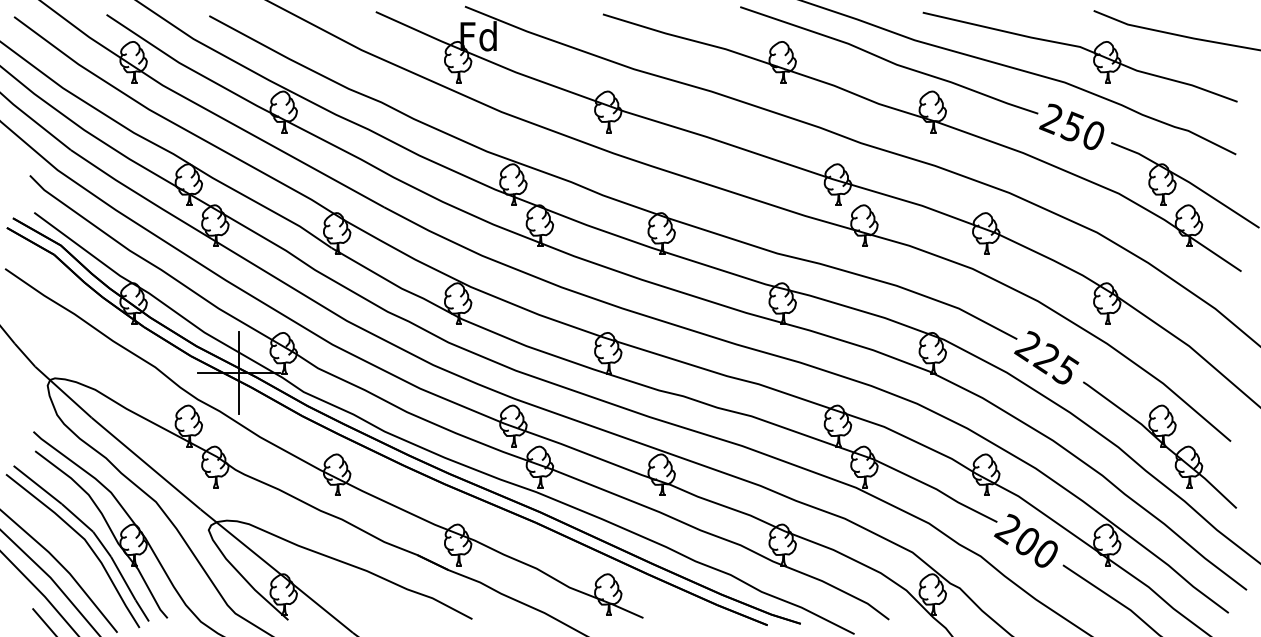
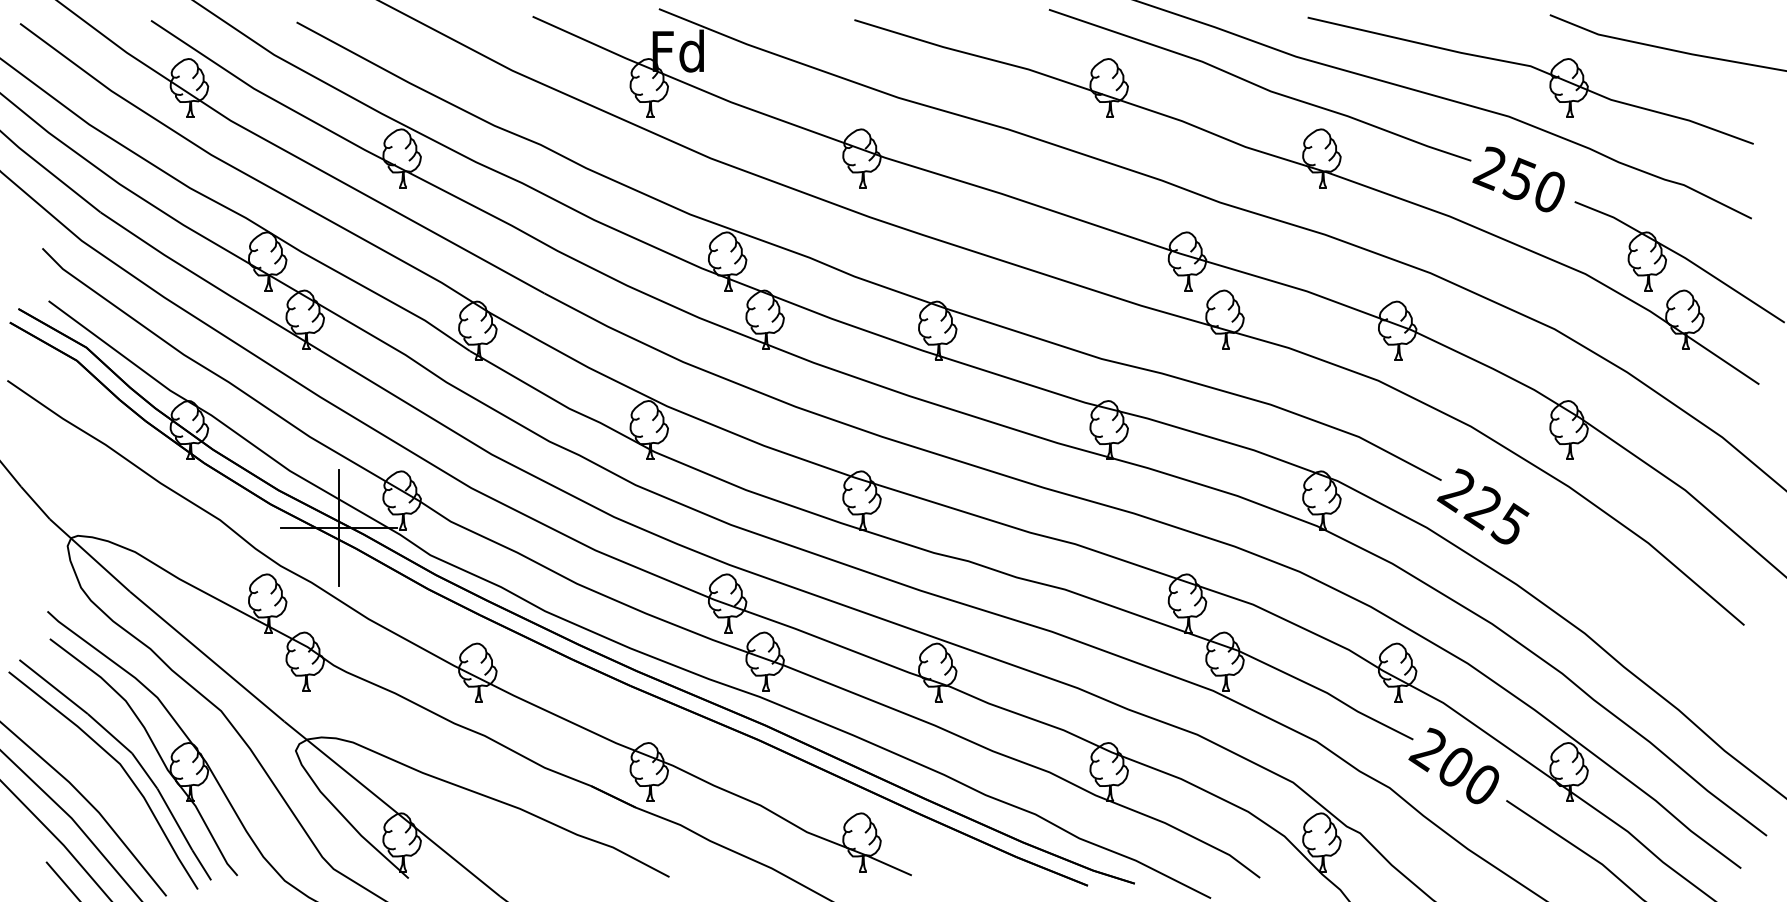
part: (1159, 445) -> (1643, 630), removed

